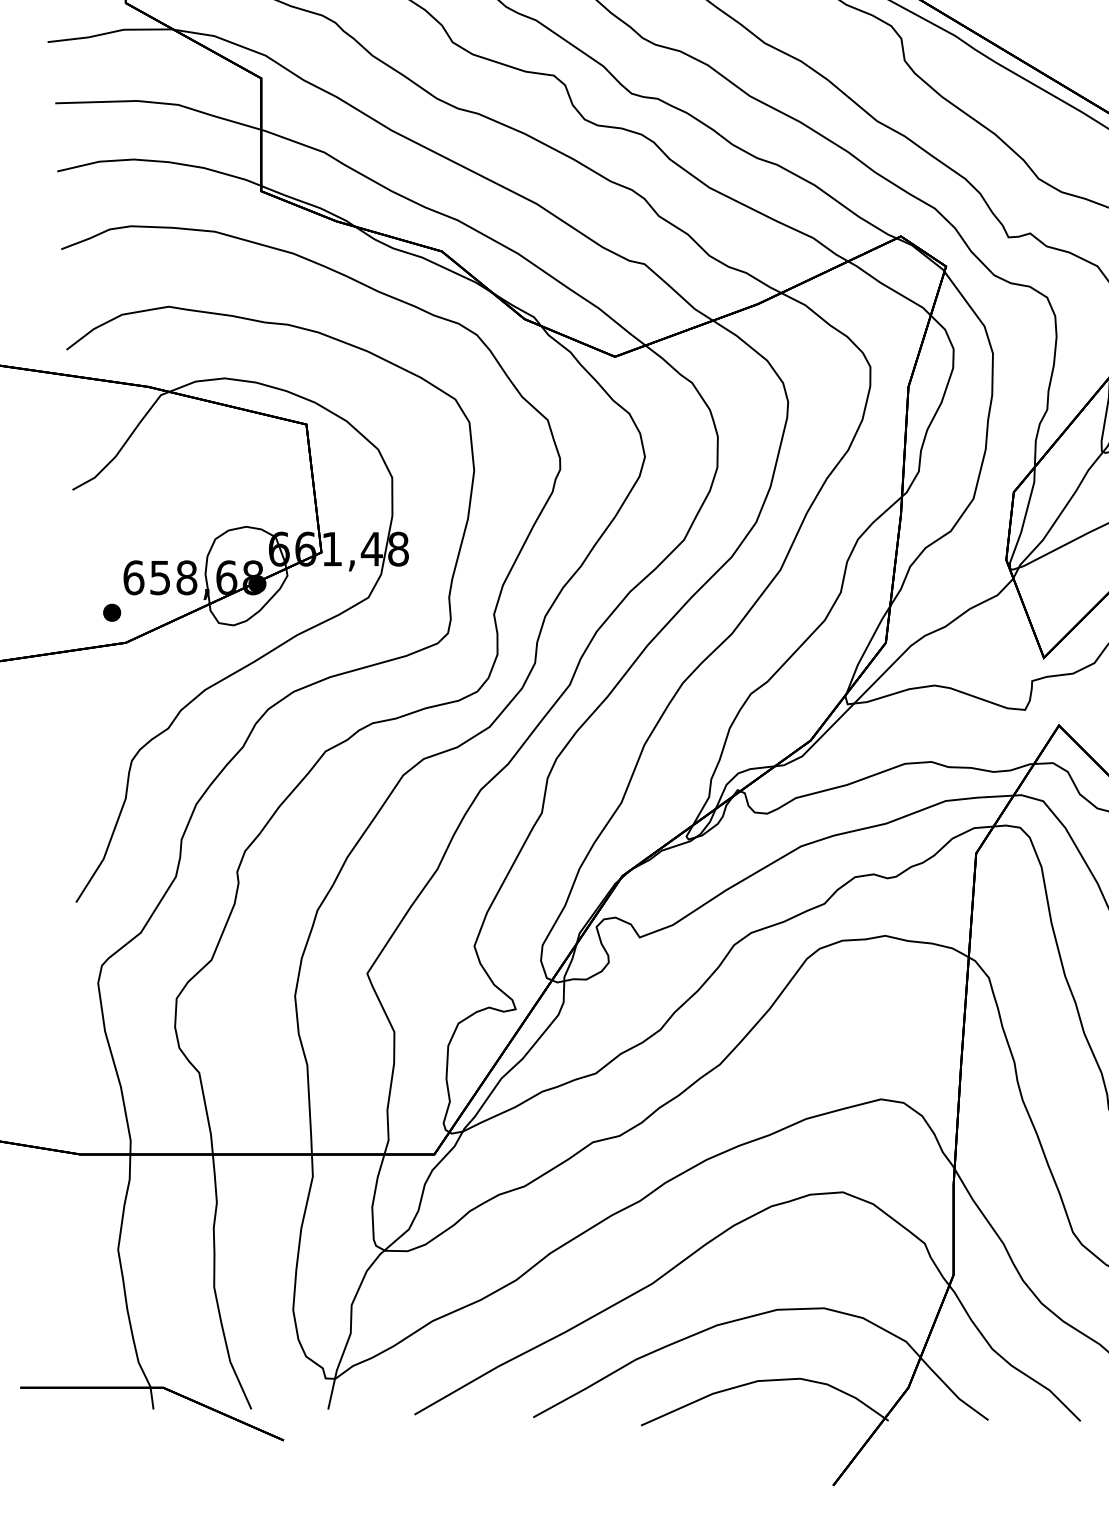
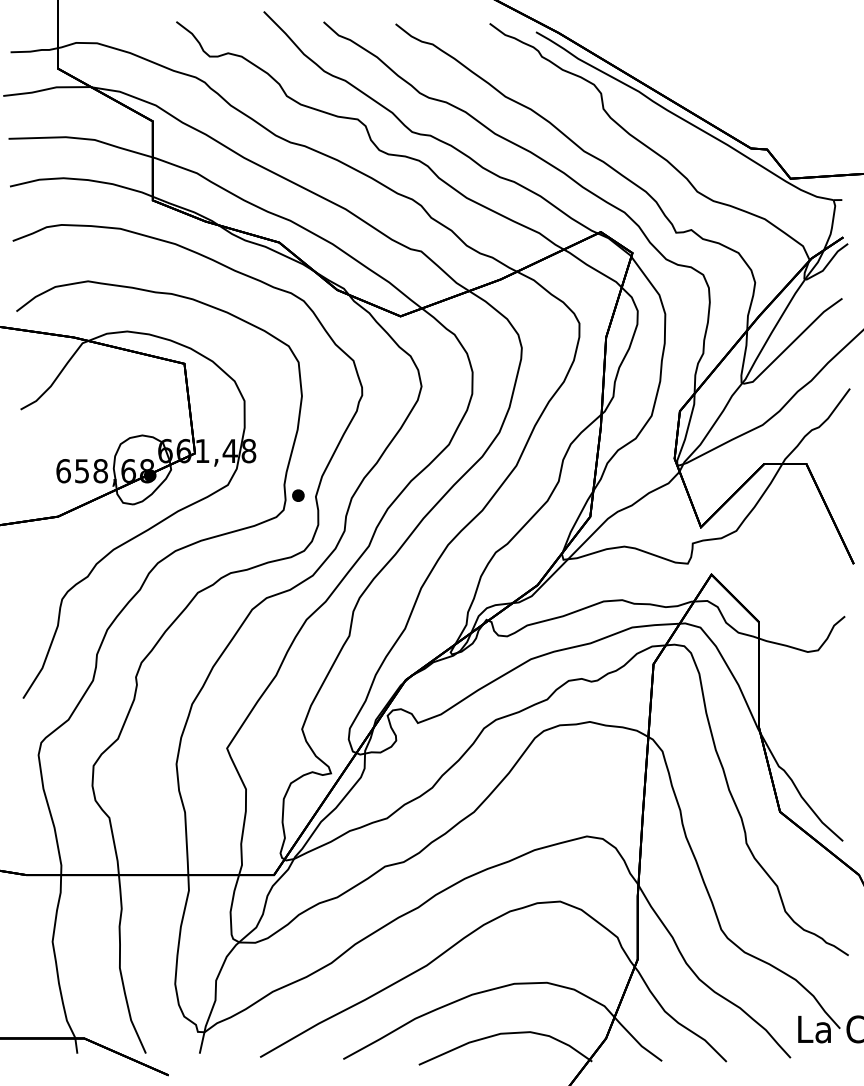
part: (112, 612) -> (298, 495), moved

